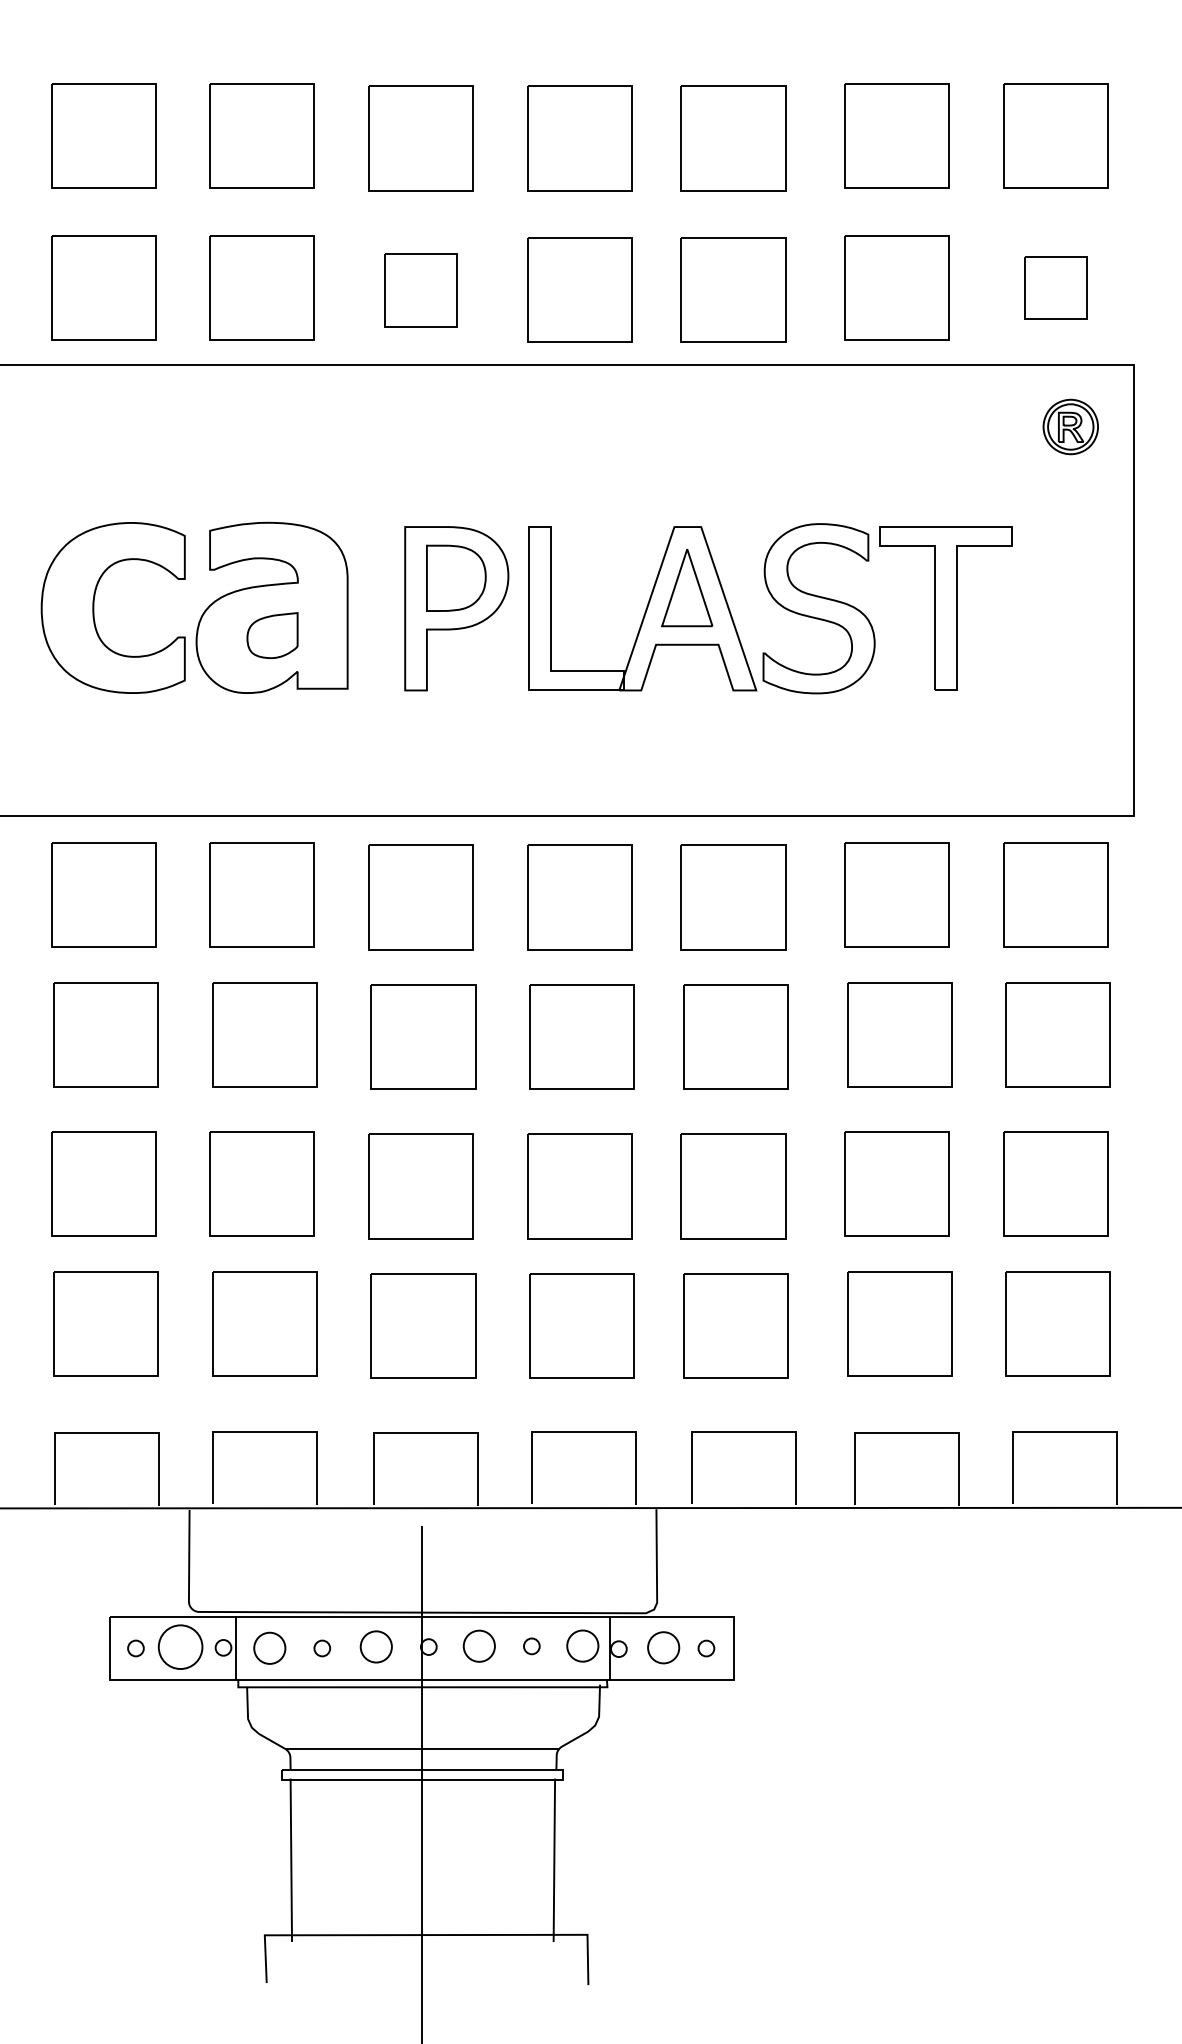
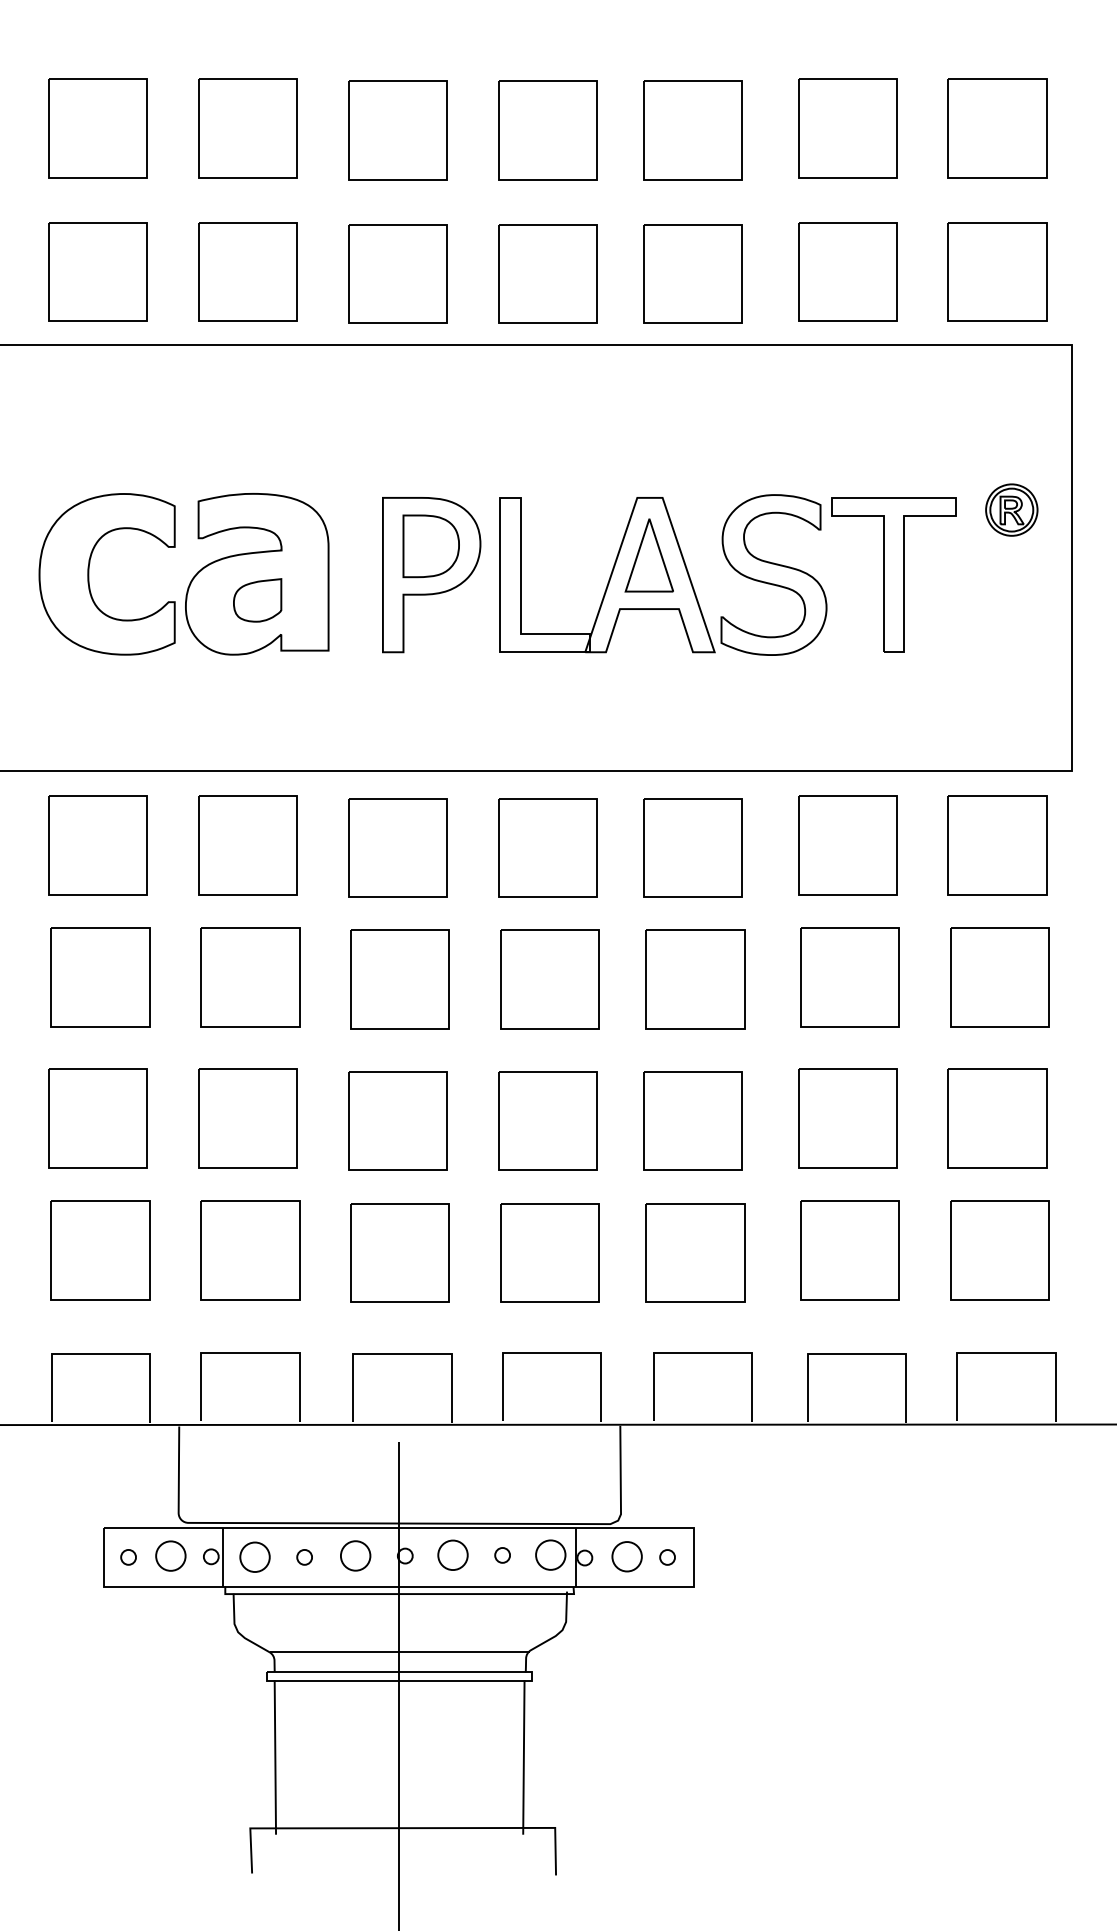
part: (1055, 287) -> (997, 271), size x1.67
part: (420, 289) -> (397, 273), size x1.43
part: (1070, 426) -> (1011, 509), moved
part: (180, 1646) -> (170, 1555), size x0.71

